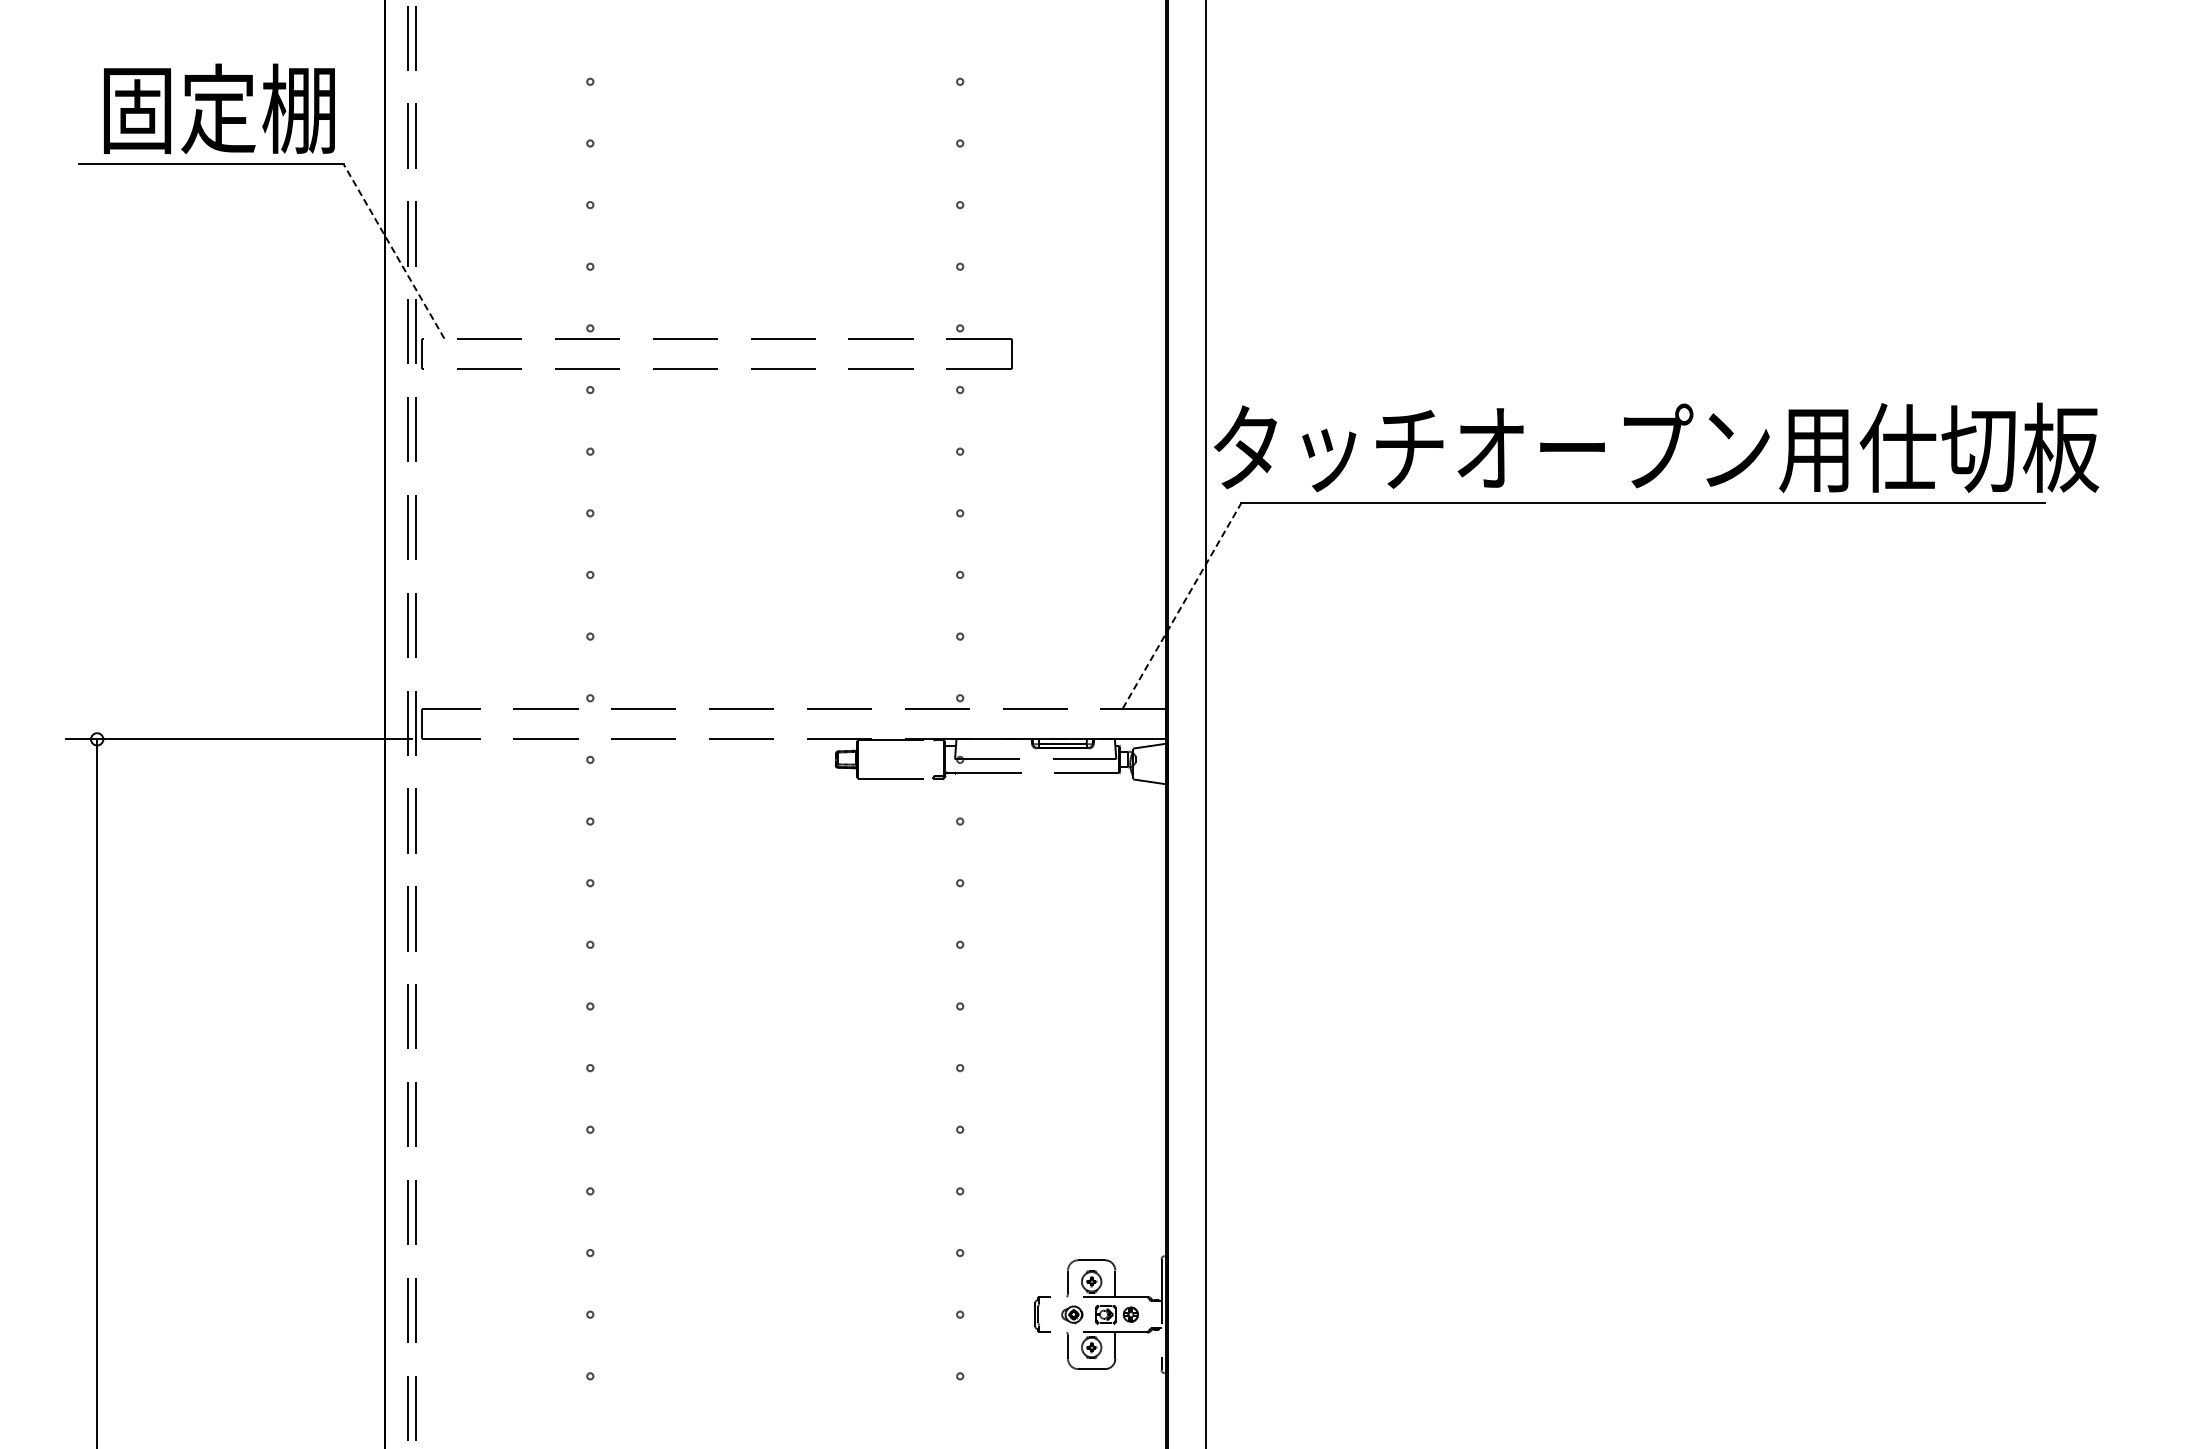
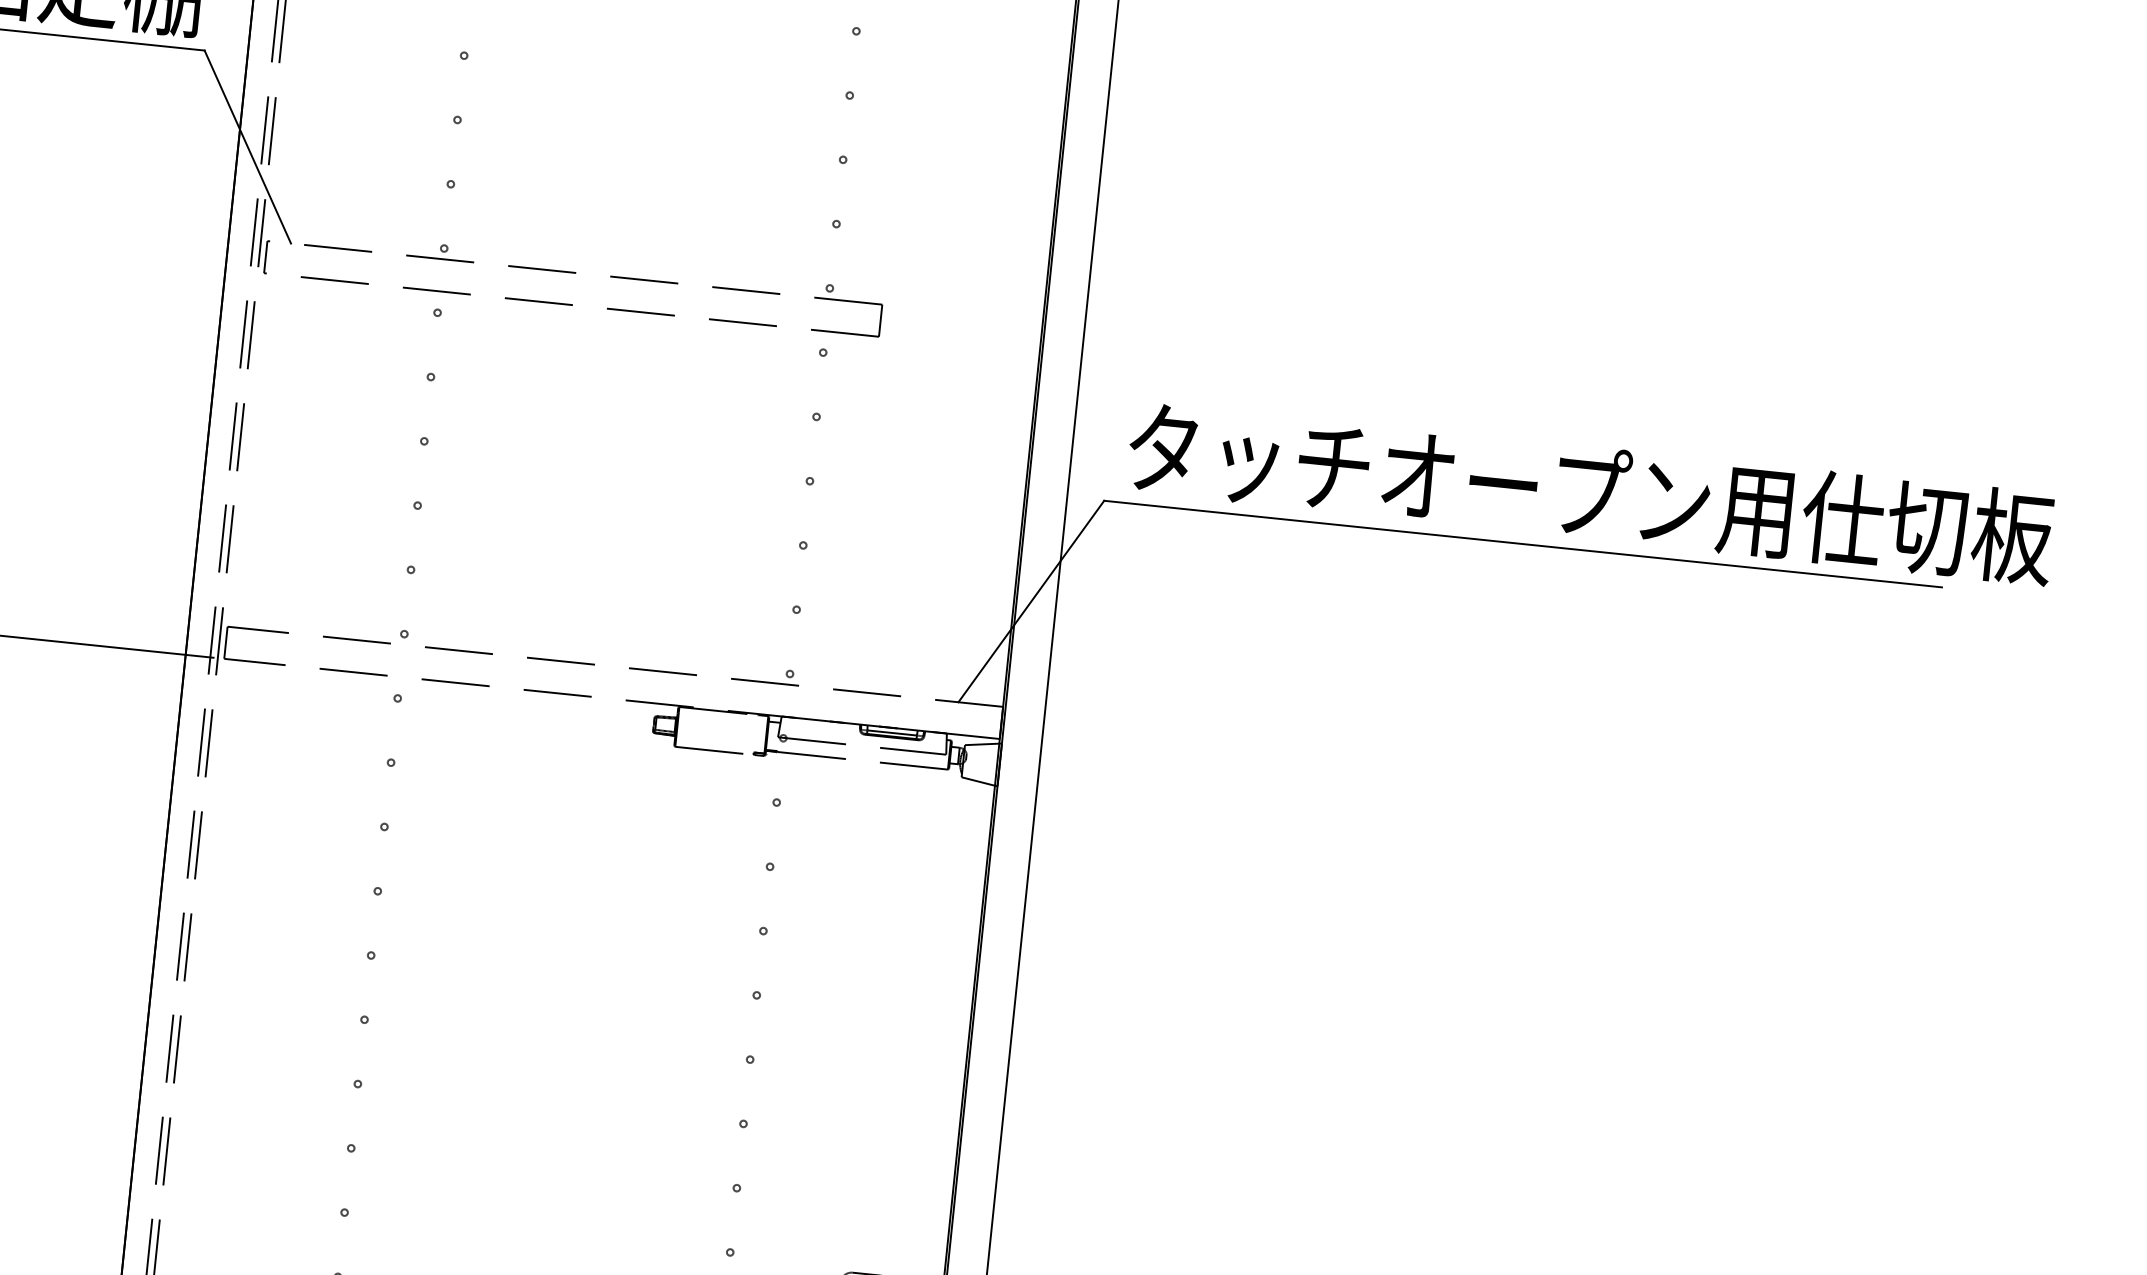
line: (393, 251) -> (247, 147), dashed -> solid
text: (1656, 447) -> (1591, 492), moved
line: (1182, 605) -> (1031, 601), dashed -> solid

